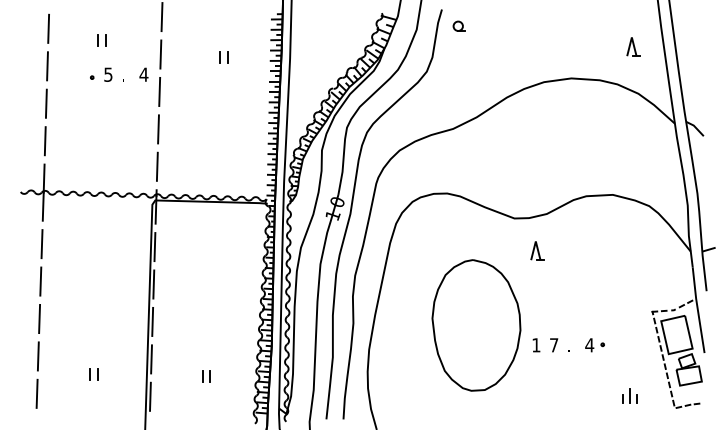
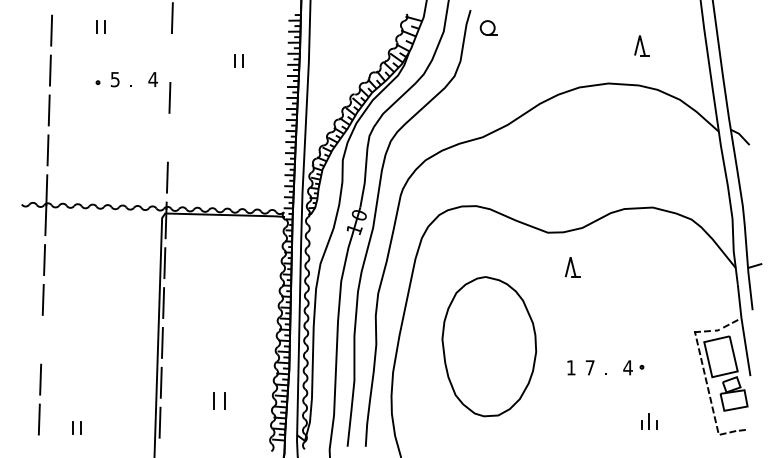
part: (458, 25) -> (488, 27), size x1.4
part: (101, 40) -> (100, 27), moved
part: (633, 46) -> (641, 45), moved
line: (160, 54) -> (170, 58), removed
line: (158, 129) -> (168, 137), removed
line: (39, 318) -> (41, 339), removed
part: (476, 325) -> (489, 346), moved
part: (93, 374) -> (77, 427), moved
part: (206, 376) -> (219, 401), size x1.4
part: (629, 395) -> (649, 421), moved

